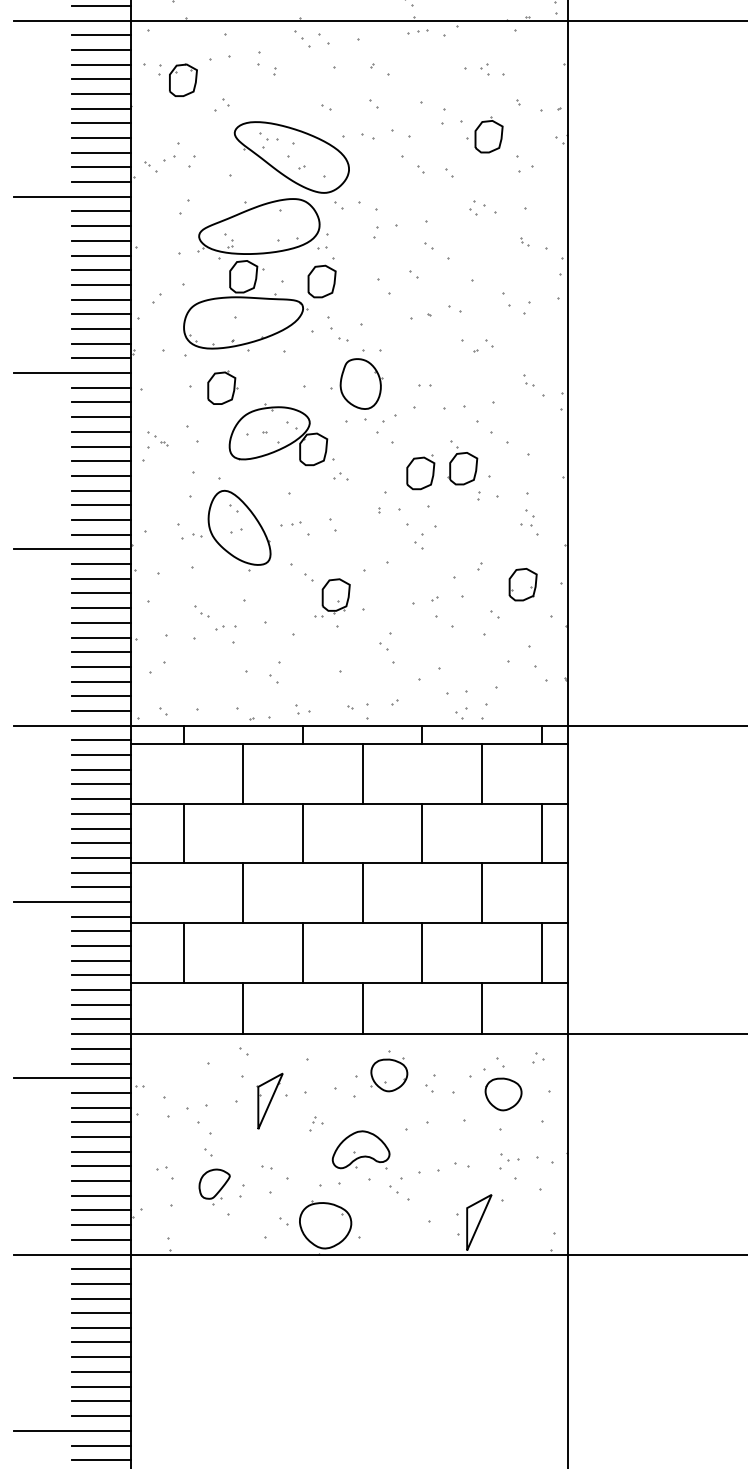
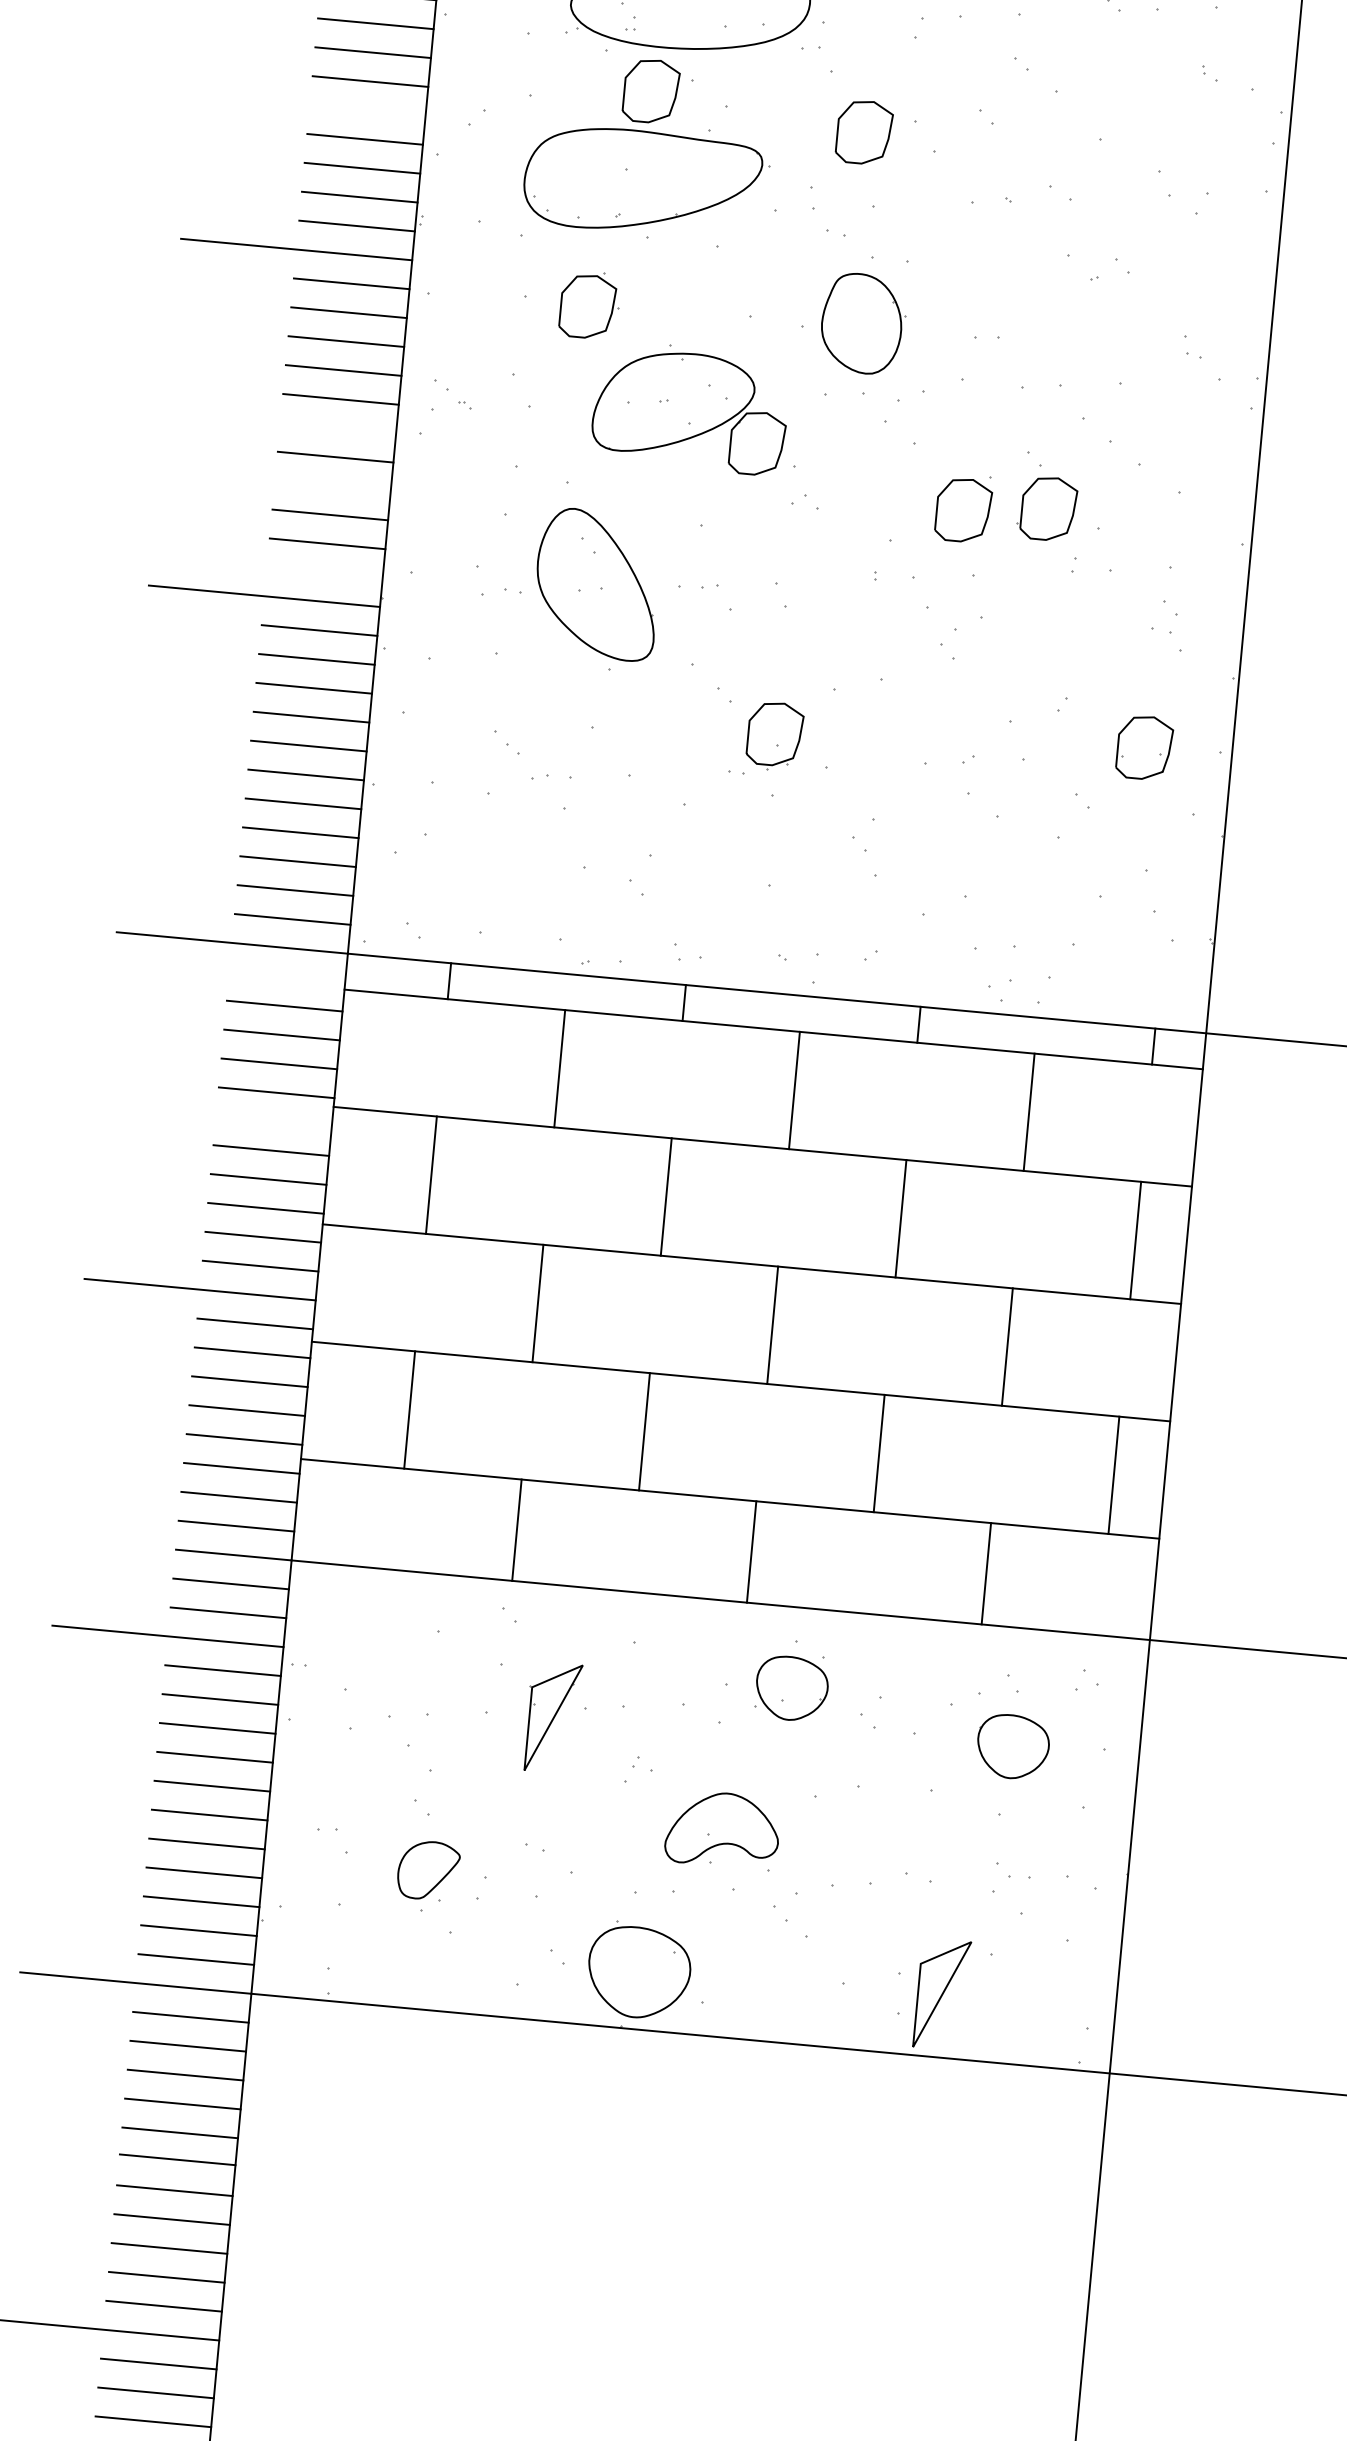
part: (321, 281) -> (863, 132), moved
line: (101, 299) -> (367, 110), removed
line: (101, 461) -> (337, 428), removed
line: (101, 490) -> (332, 485), removed
line: (101, 534) -> (324, 572), removed
line: (101, 740) -> (286, 977), removed
line: (101, 813) -> (273, 1121), removed

